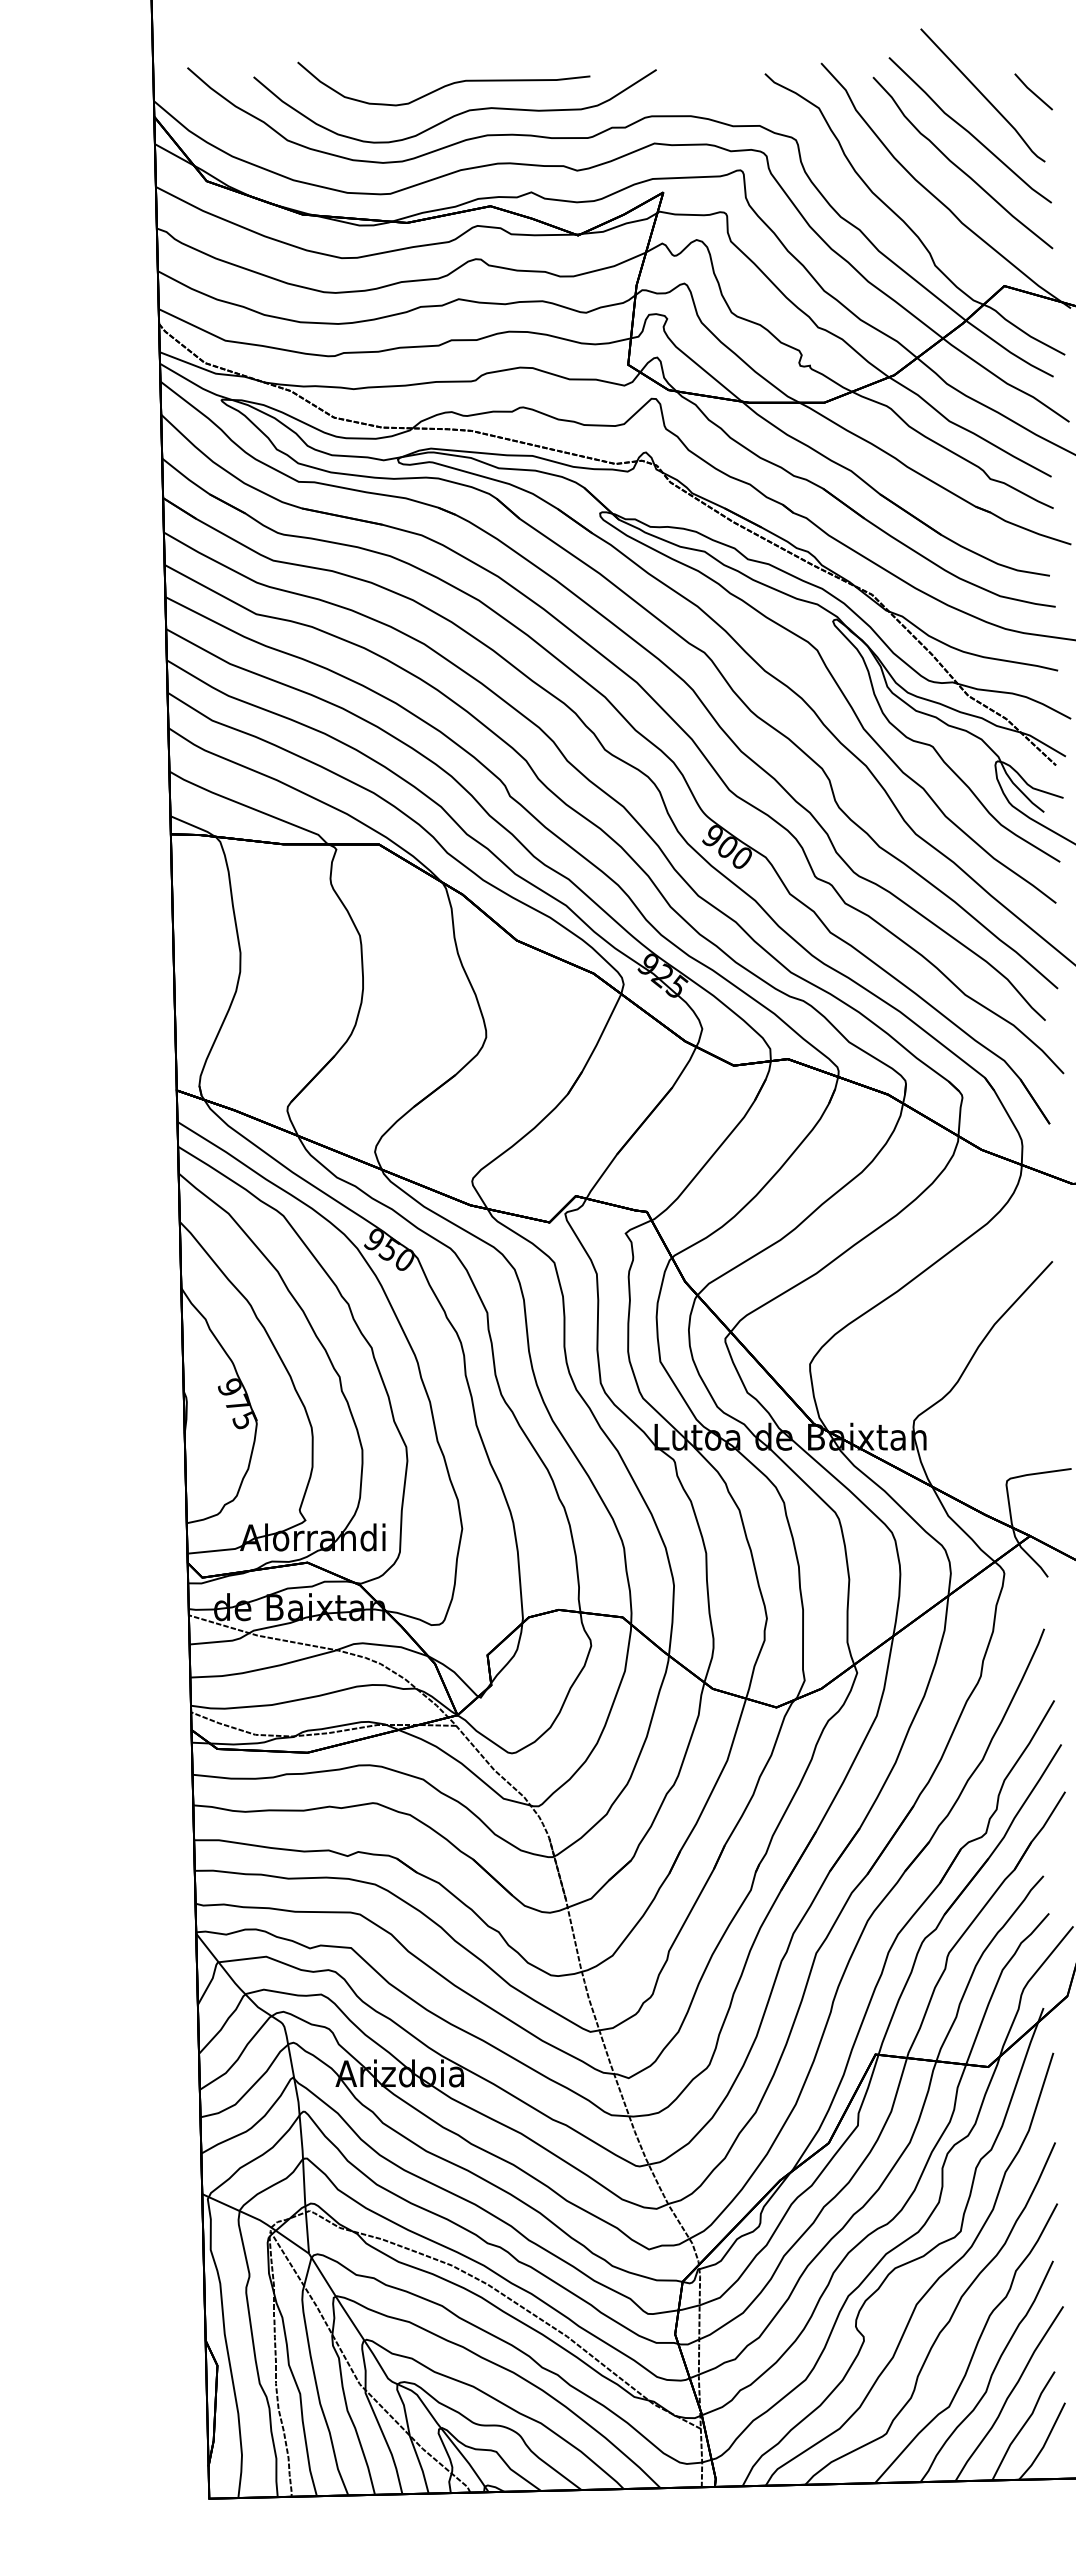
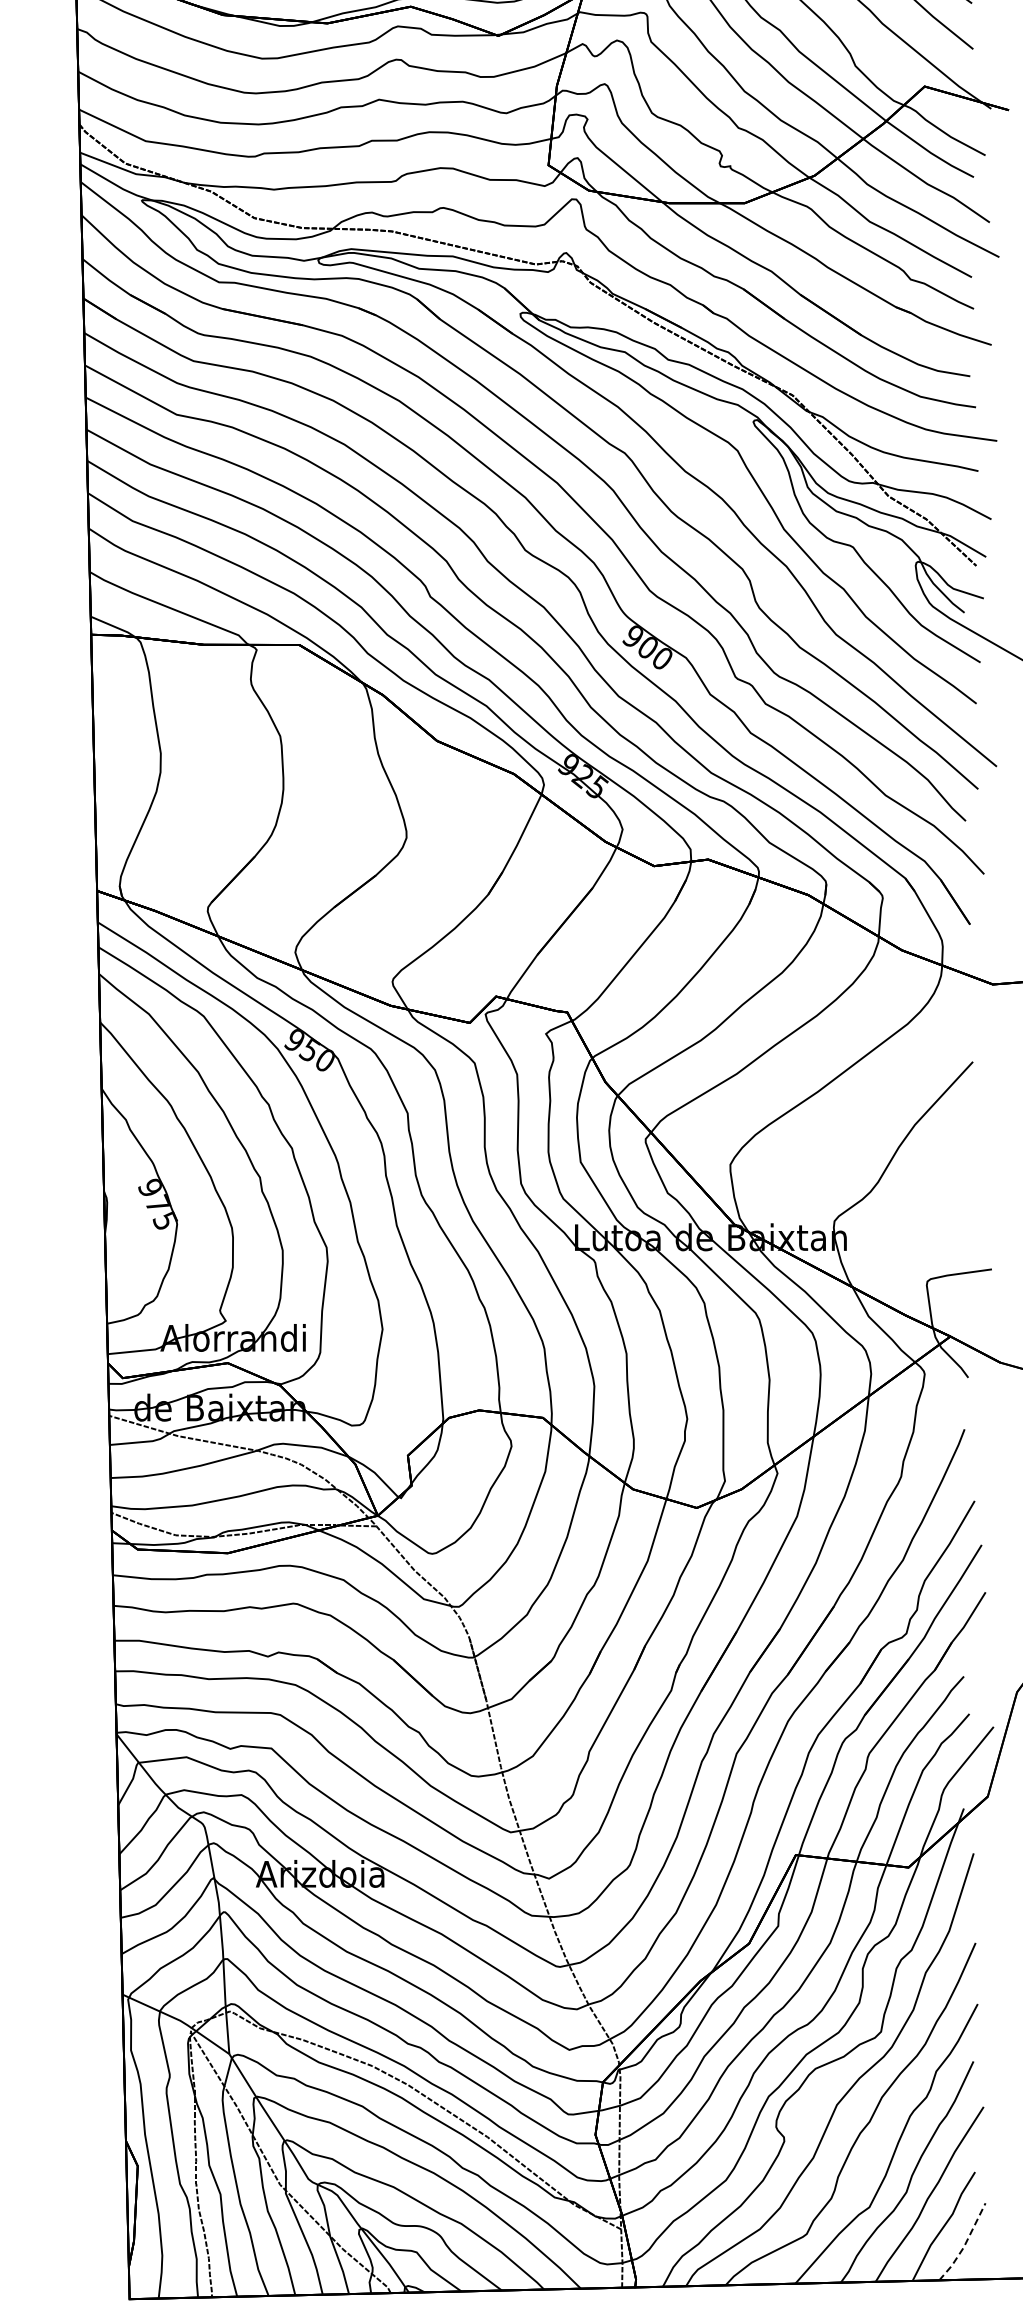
line: (1044, 2444) -> (964, 2244), solid -> dashed

